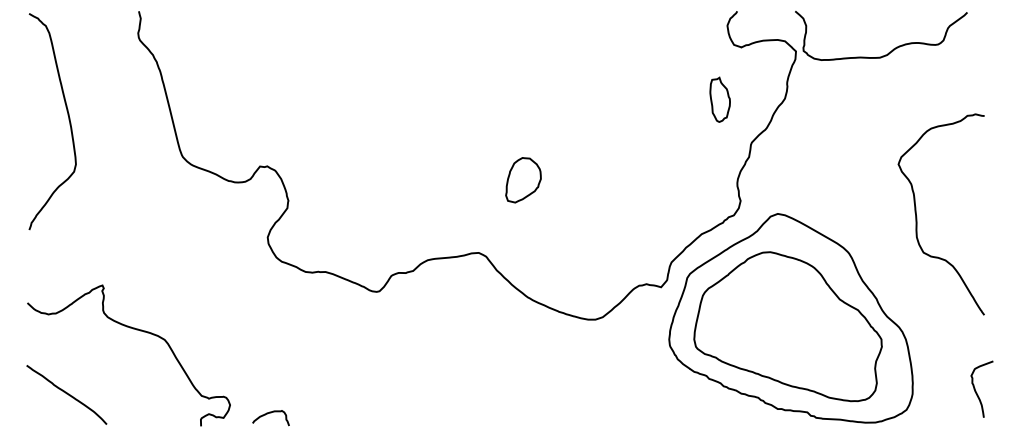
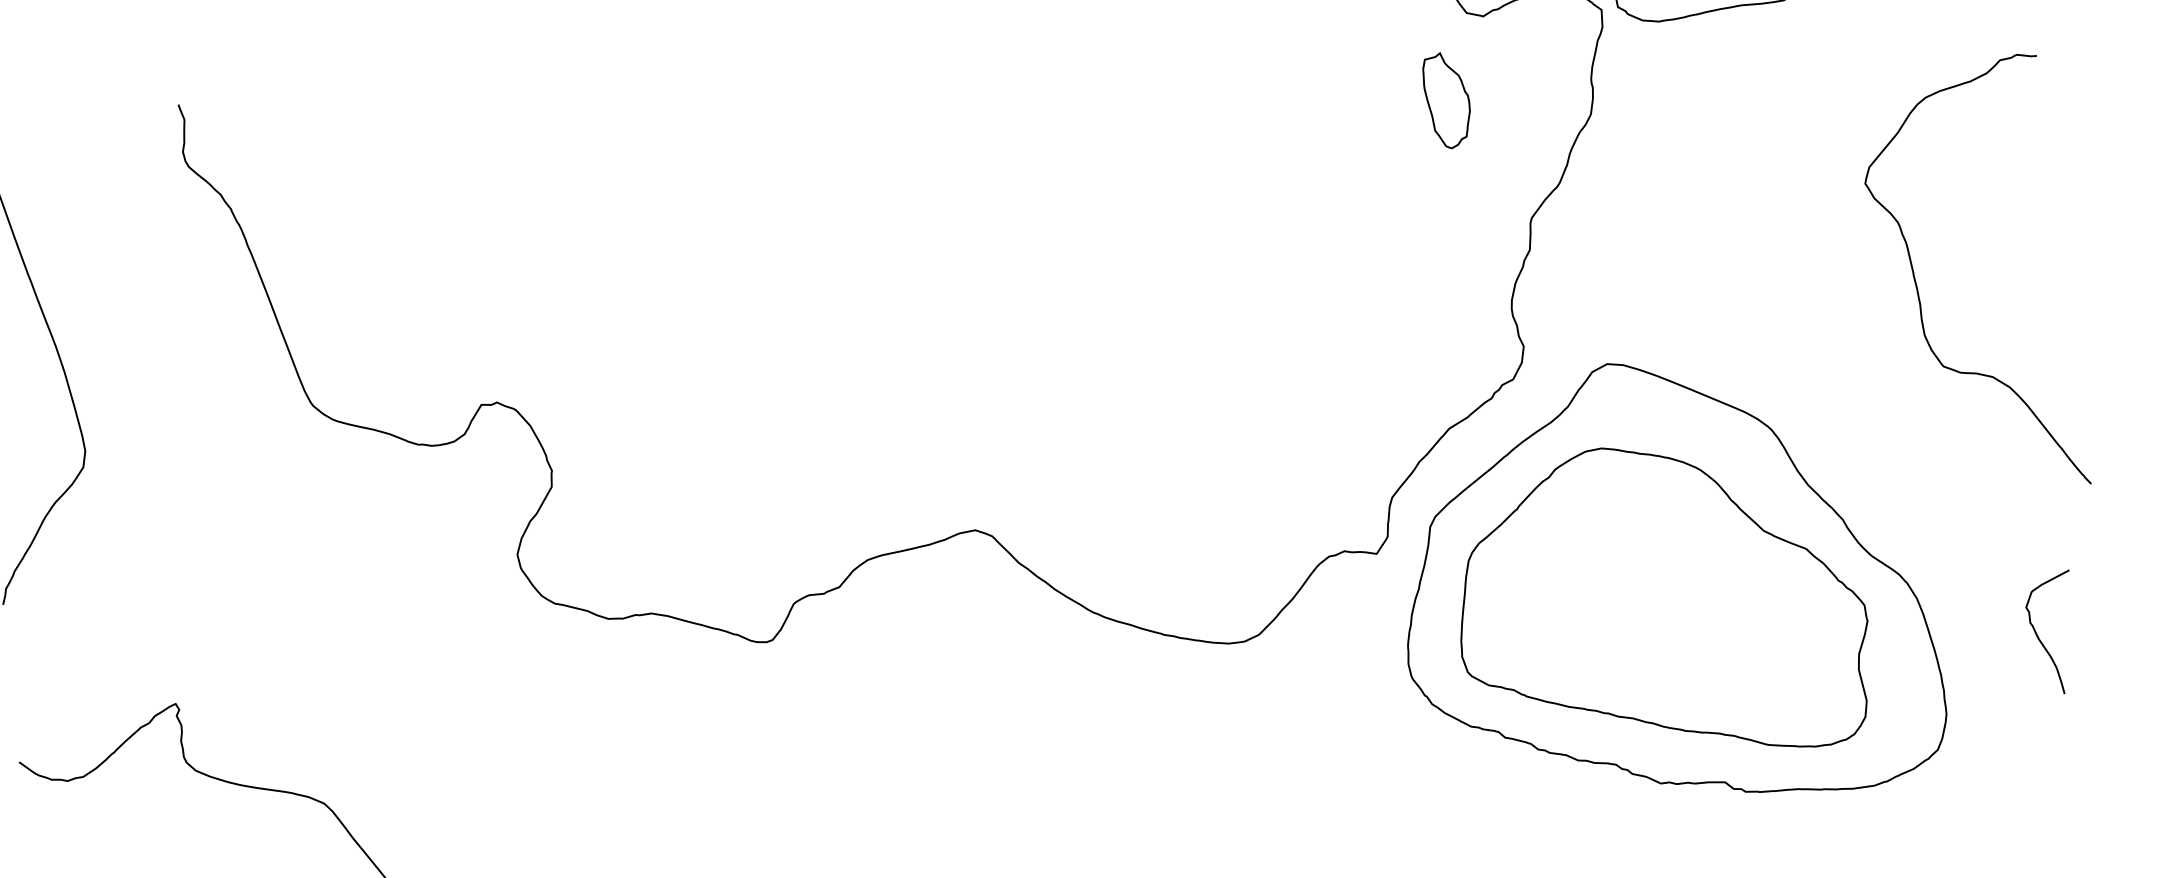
part: (719, 99) -> (1445, 99), moved
part: (523, 180) -> (1051, 362), removed
curve: (917, 216) -> (1920, 290), moved
curve: (976, 390) -> (2041, 637), moved

